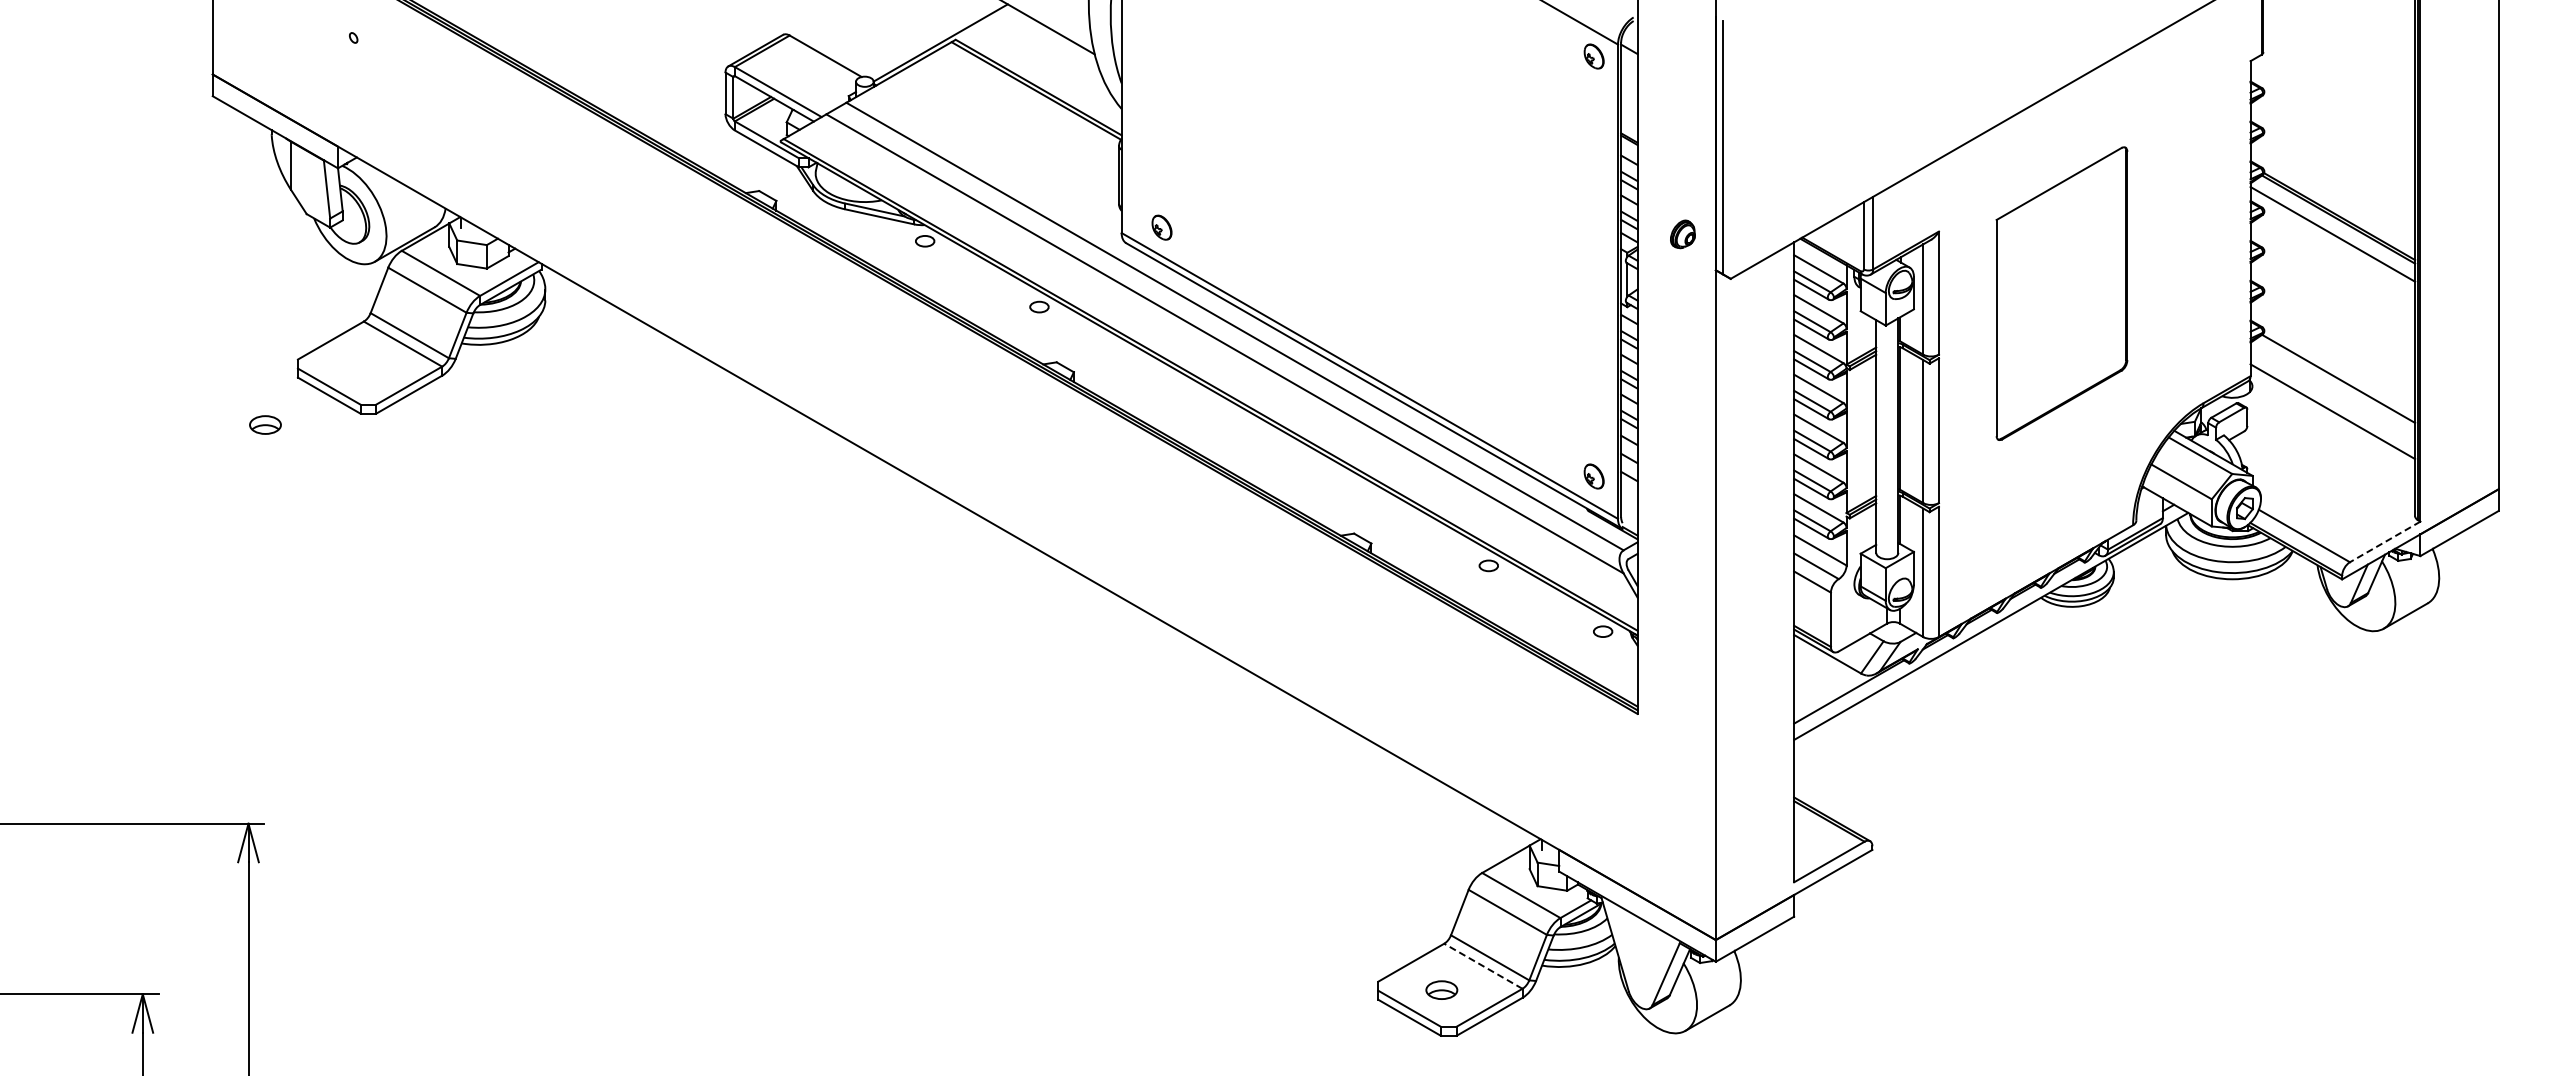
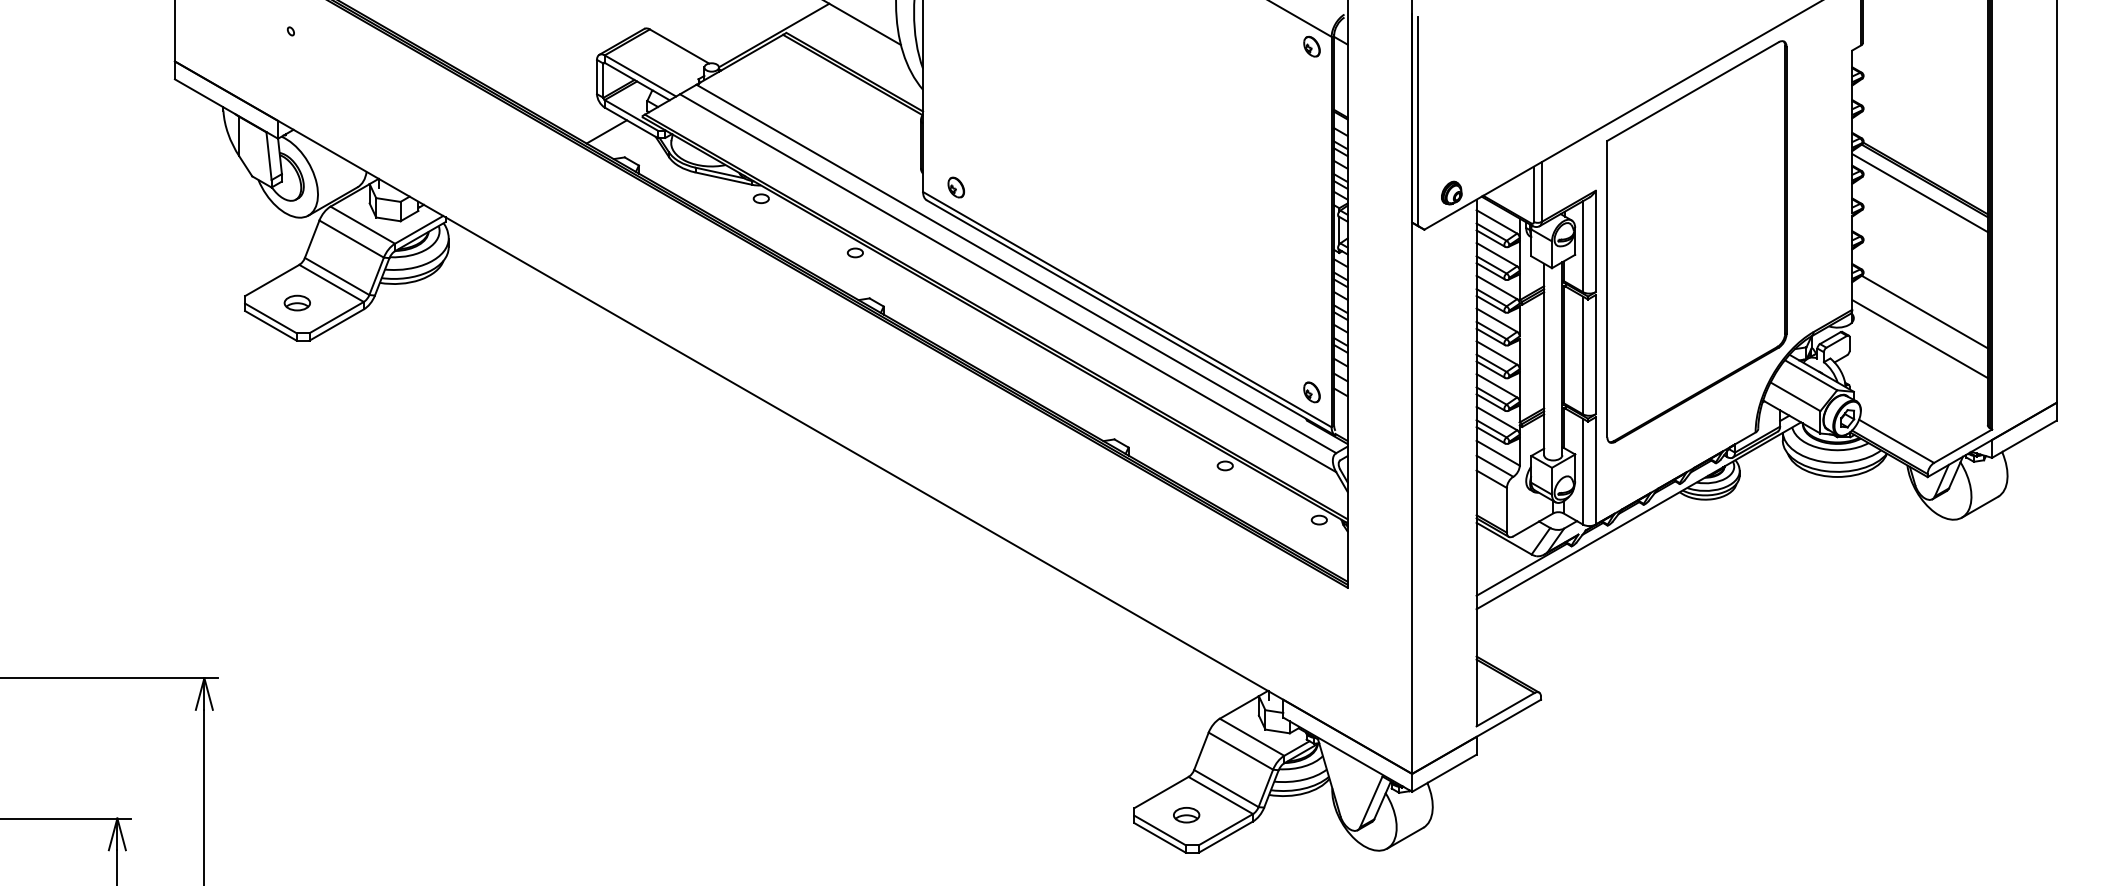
line: (736, 159) -> (606, 131), added
part: (1682, 234) -> (1451, 193), moved
part: (2061, 293) -> (1696, 241), size x1.67
part: (265, 424) -> (297, 302), moved
line: (2385, 541) -> (1963, 445), dashed -> solid
line: (1482, 966) -> (1220, 795), dashed -> solid

